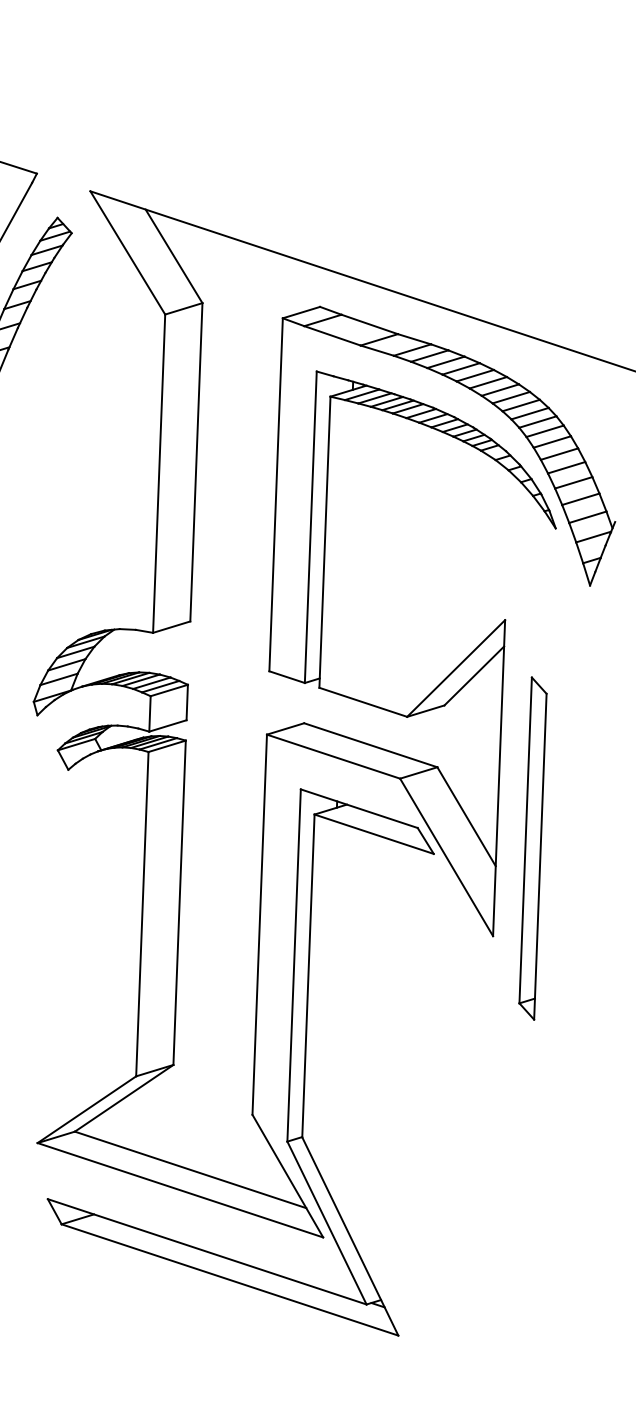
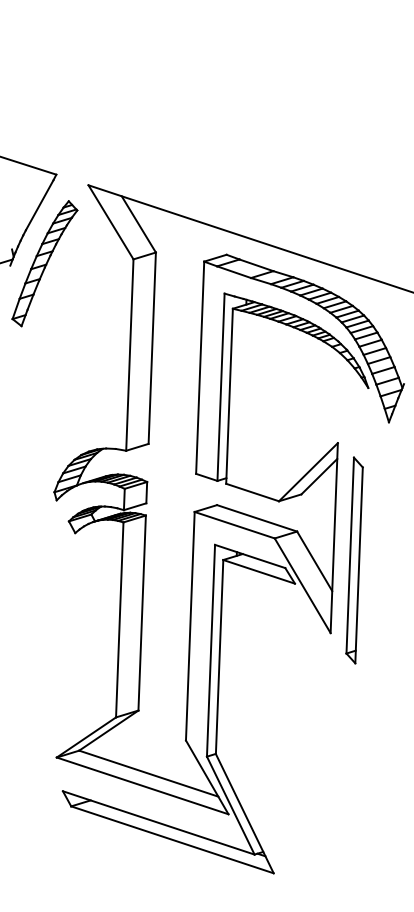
part: (532, 848) -> (354, 560), moved

